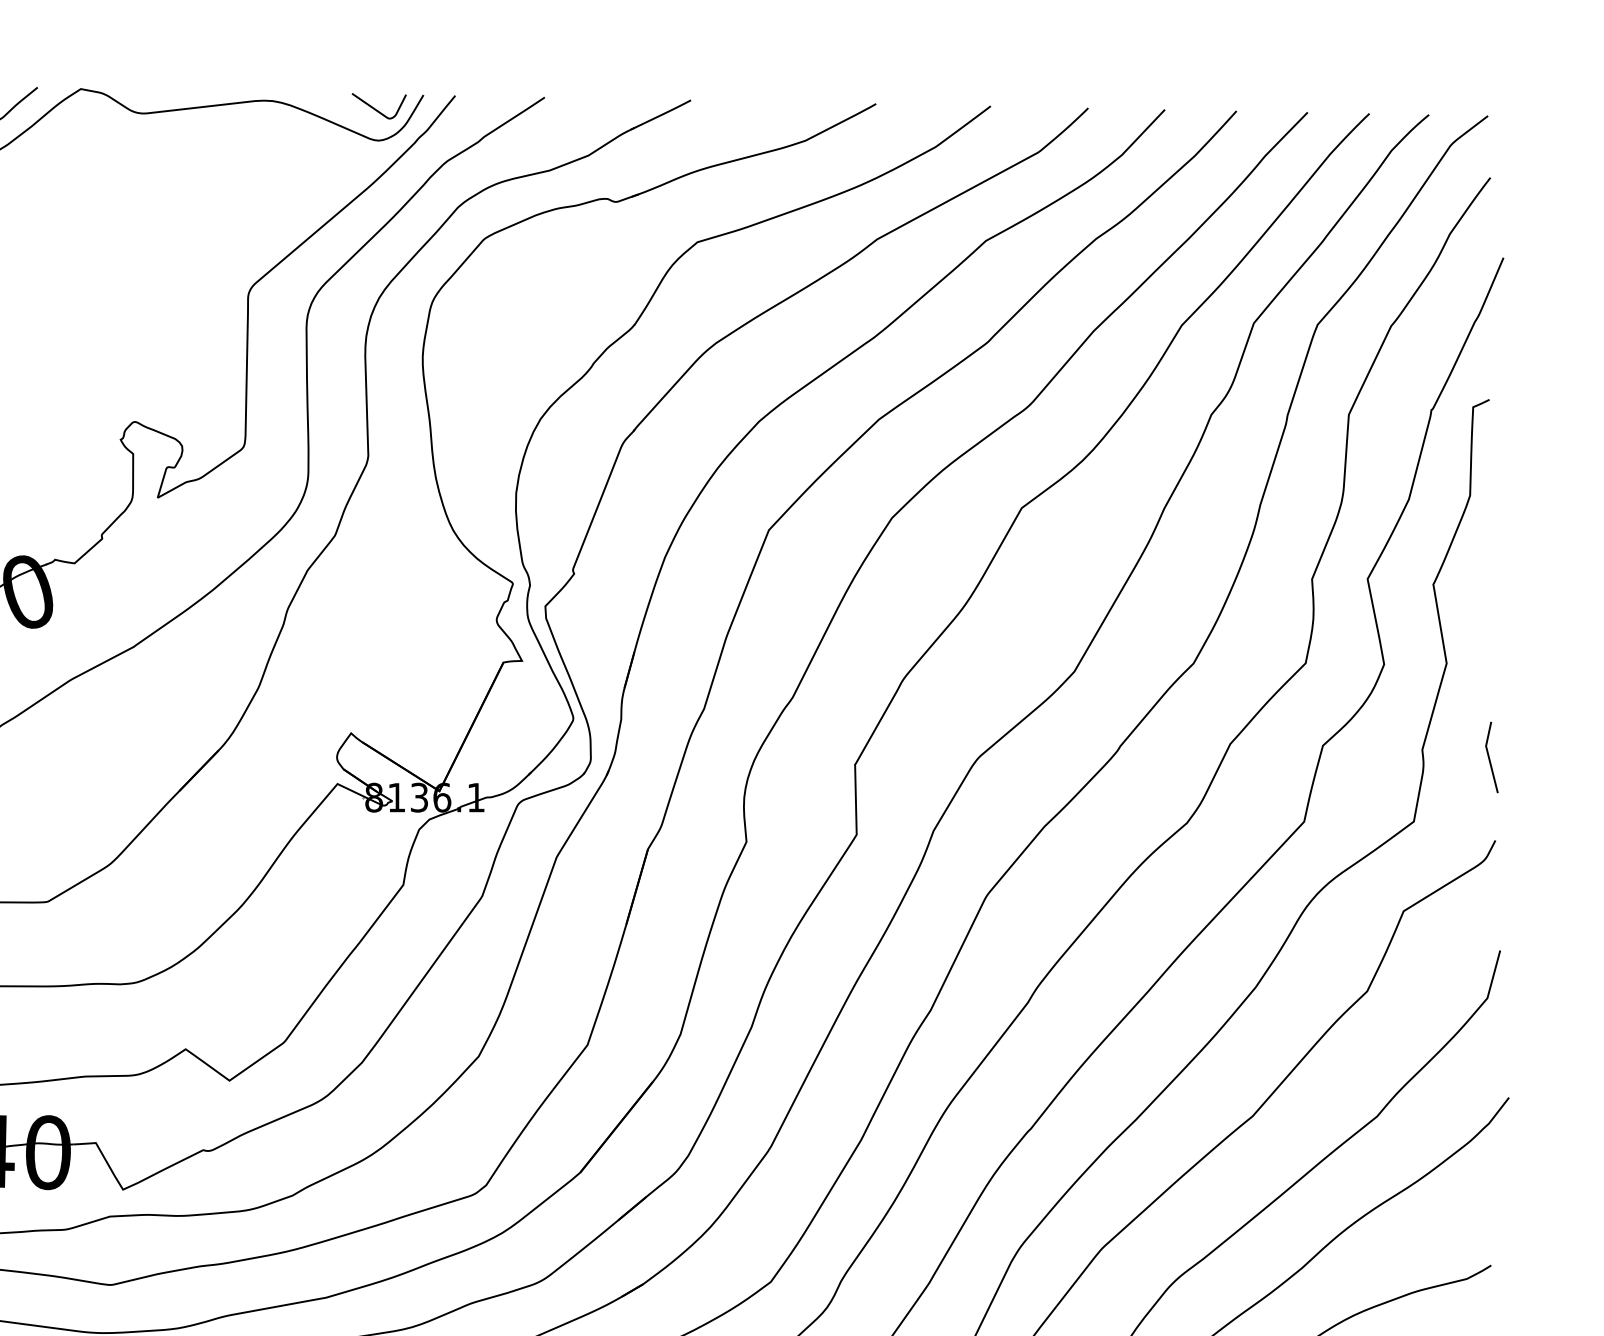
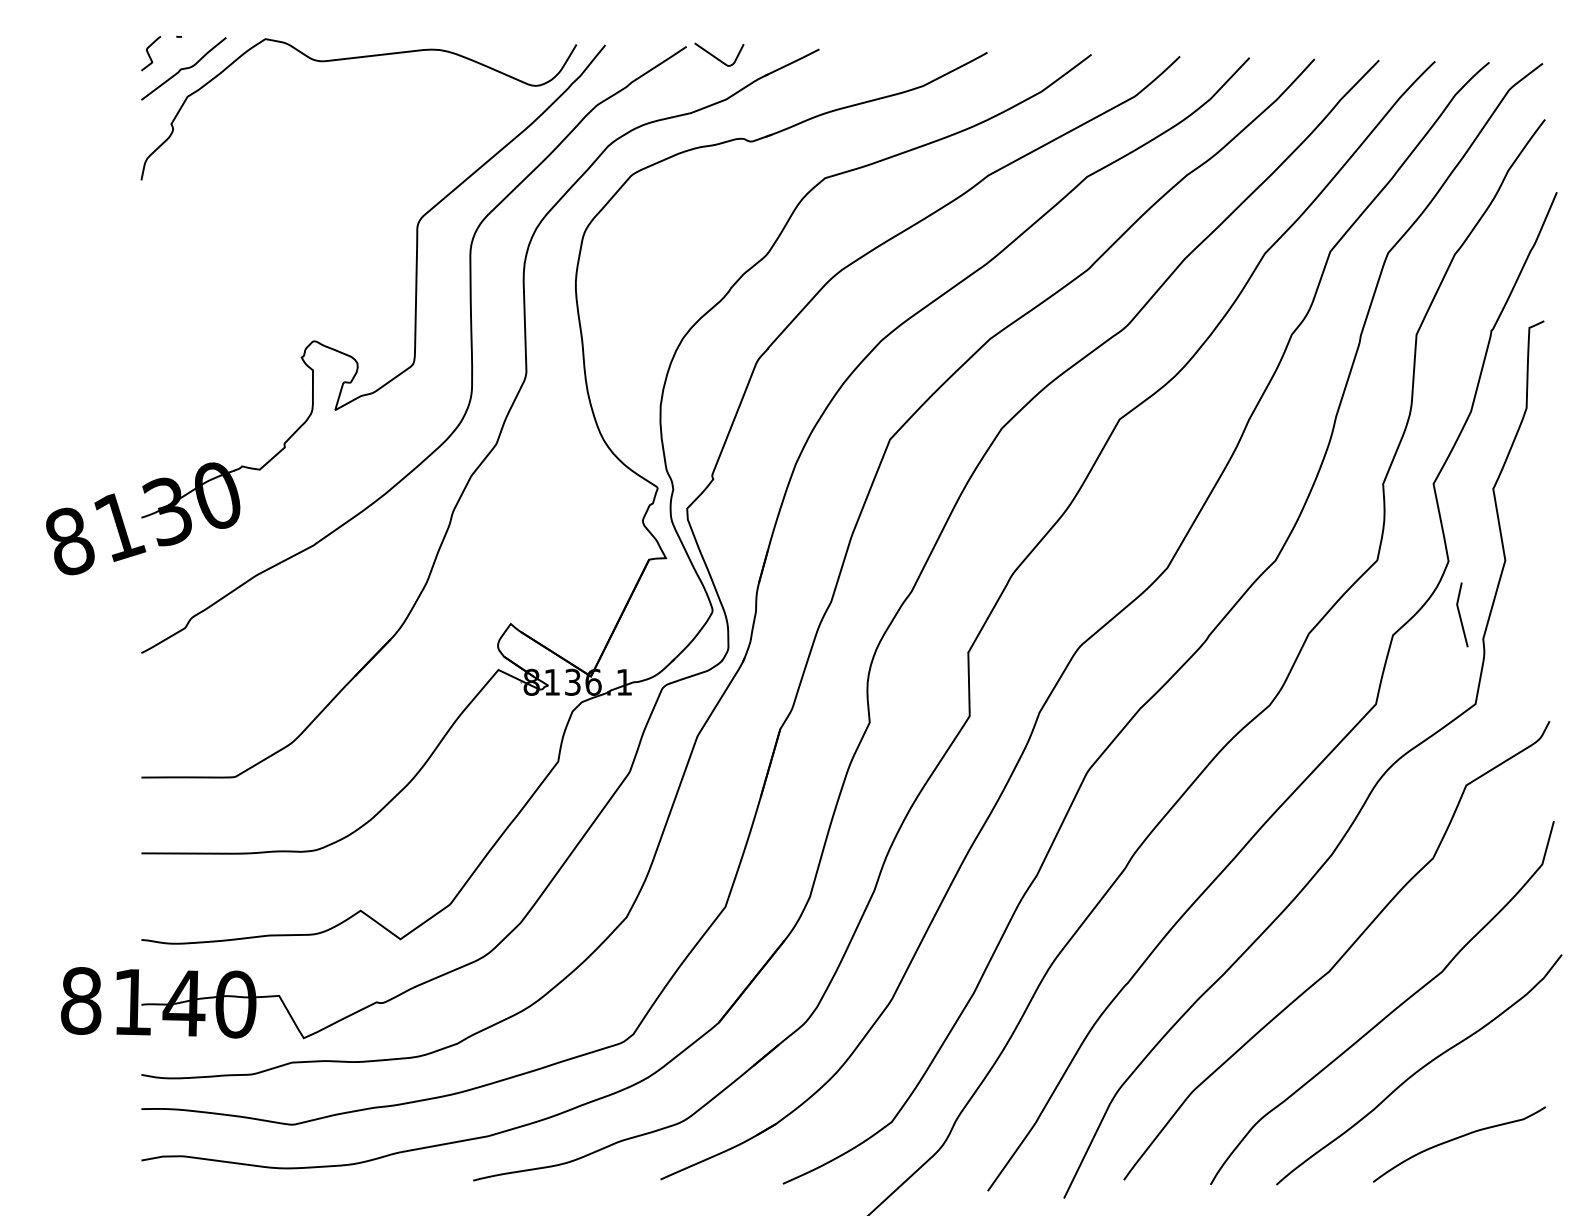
curve: (377, 109) -> (717, 57), moved
line: (1489, 757) -> (1460, 614), moved

